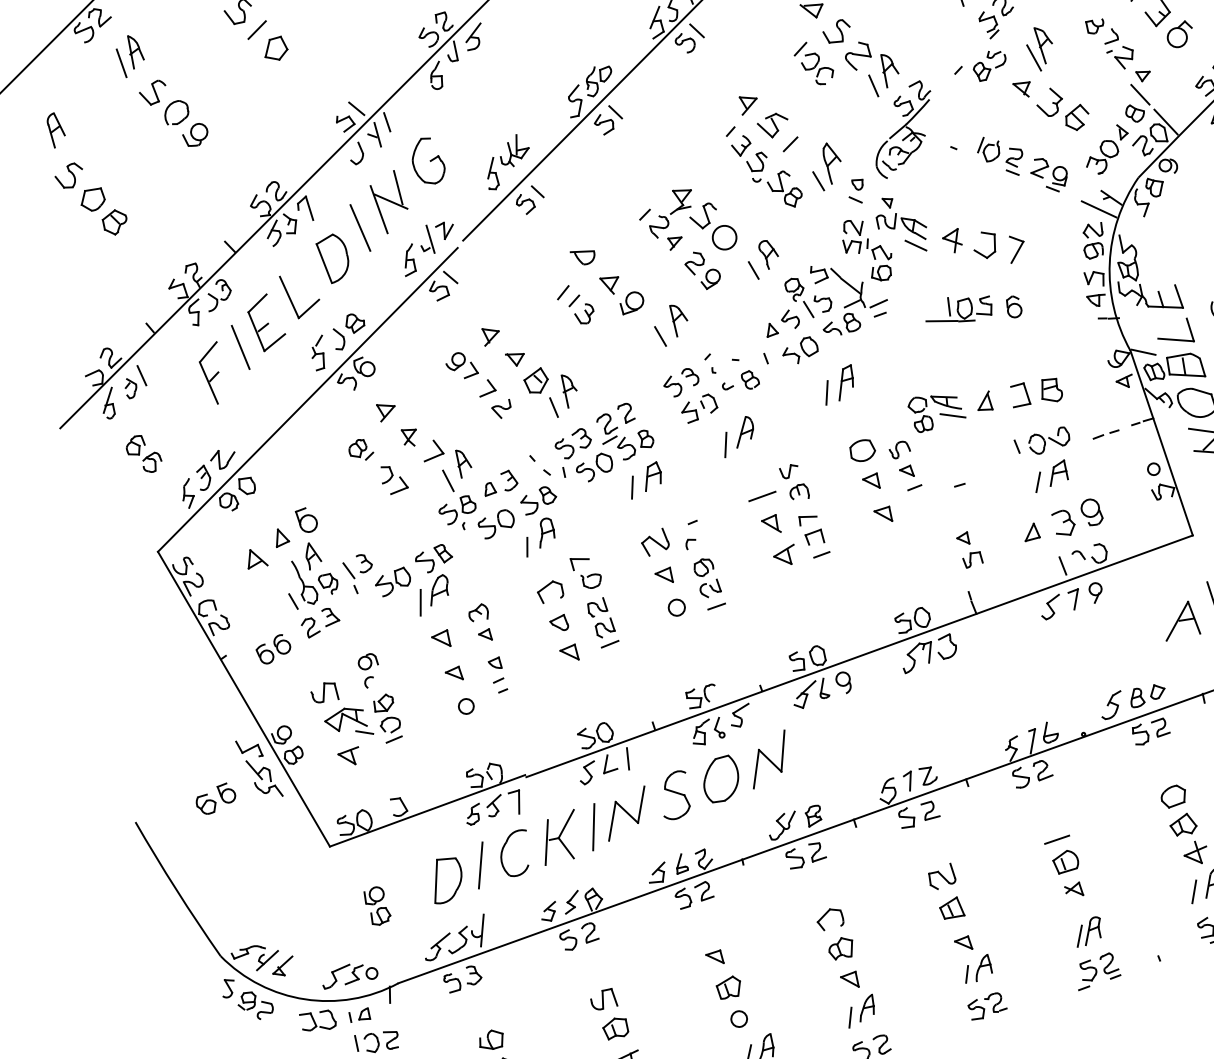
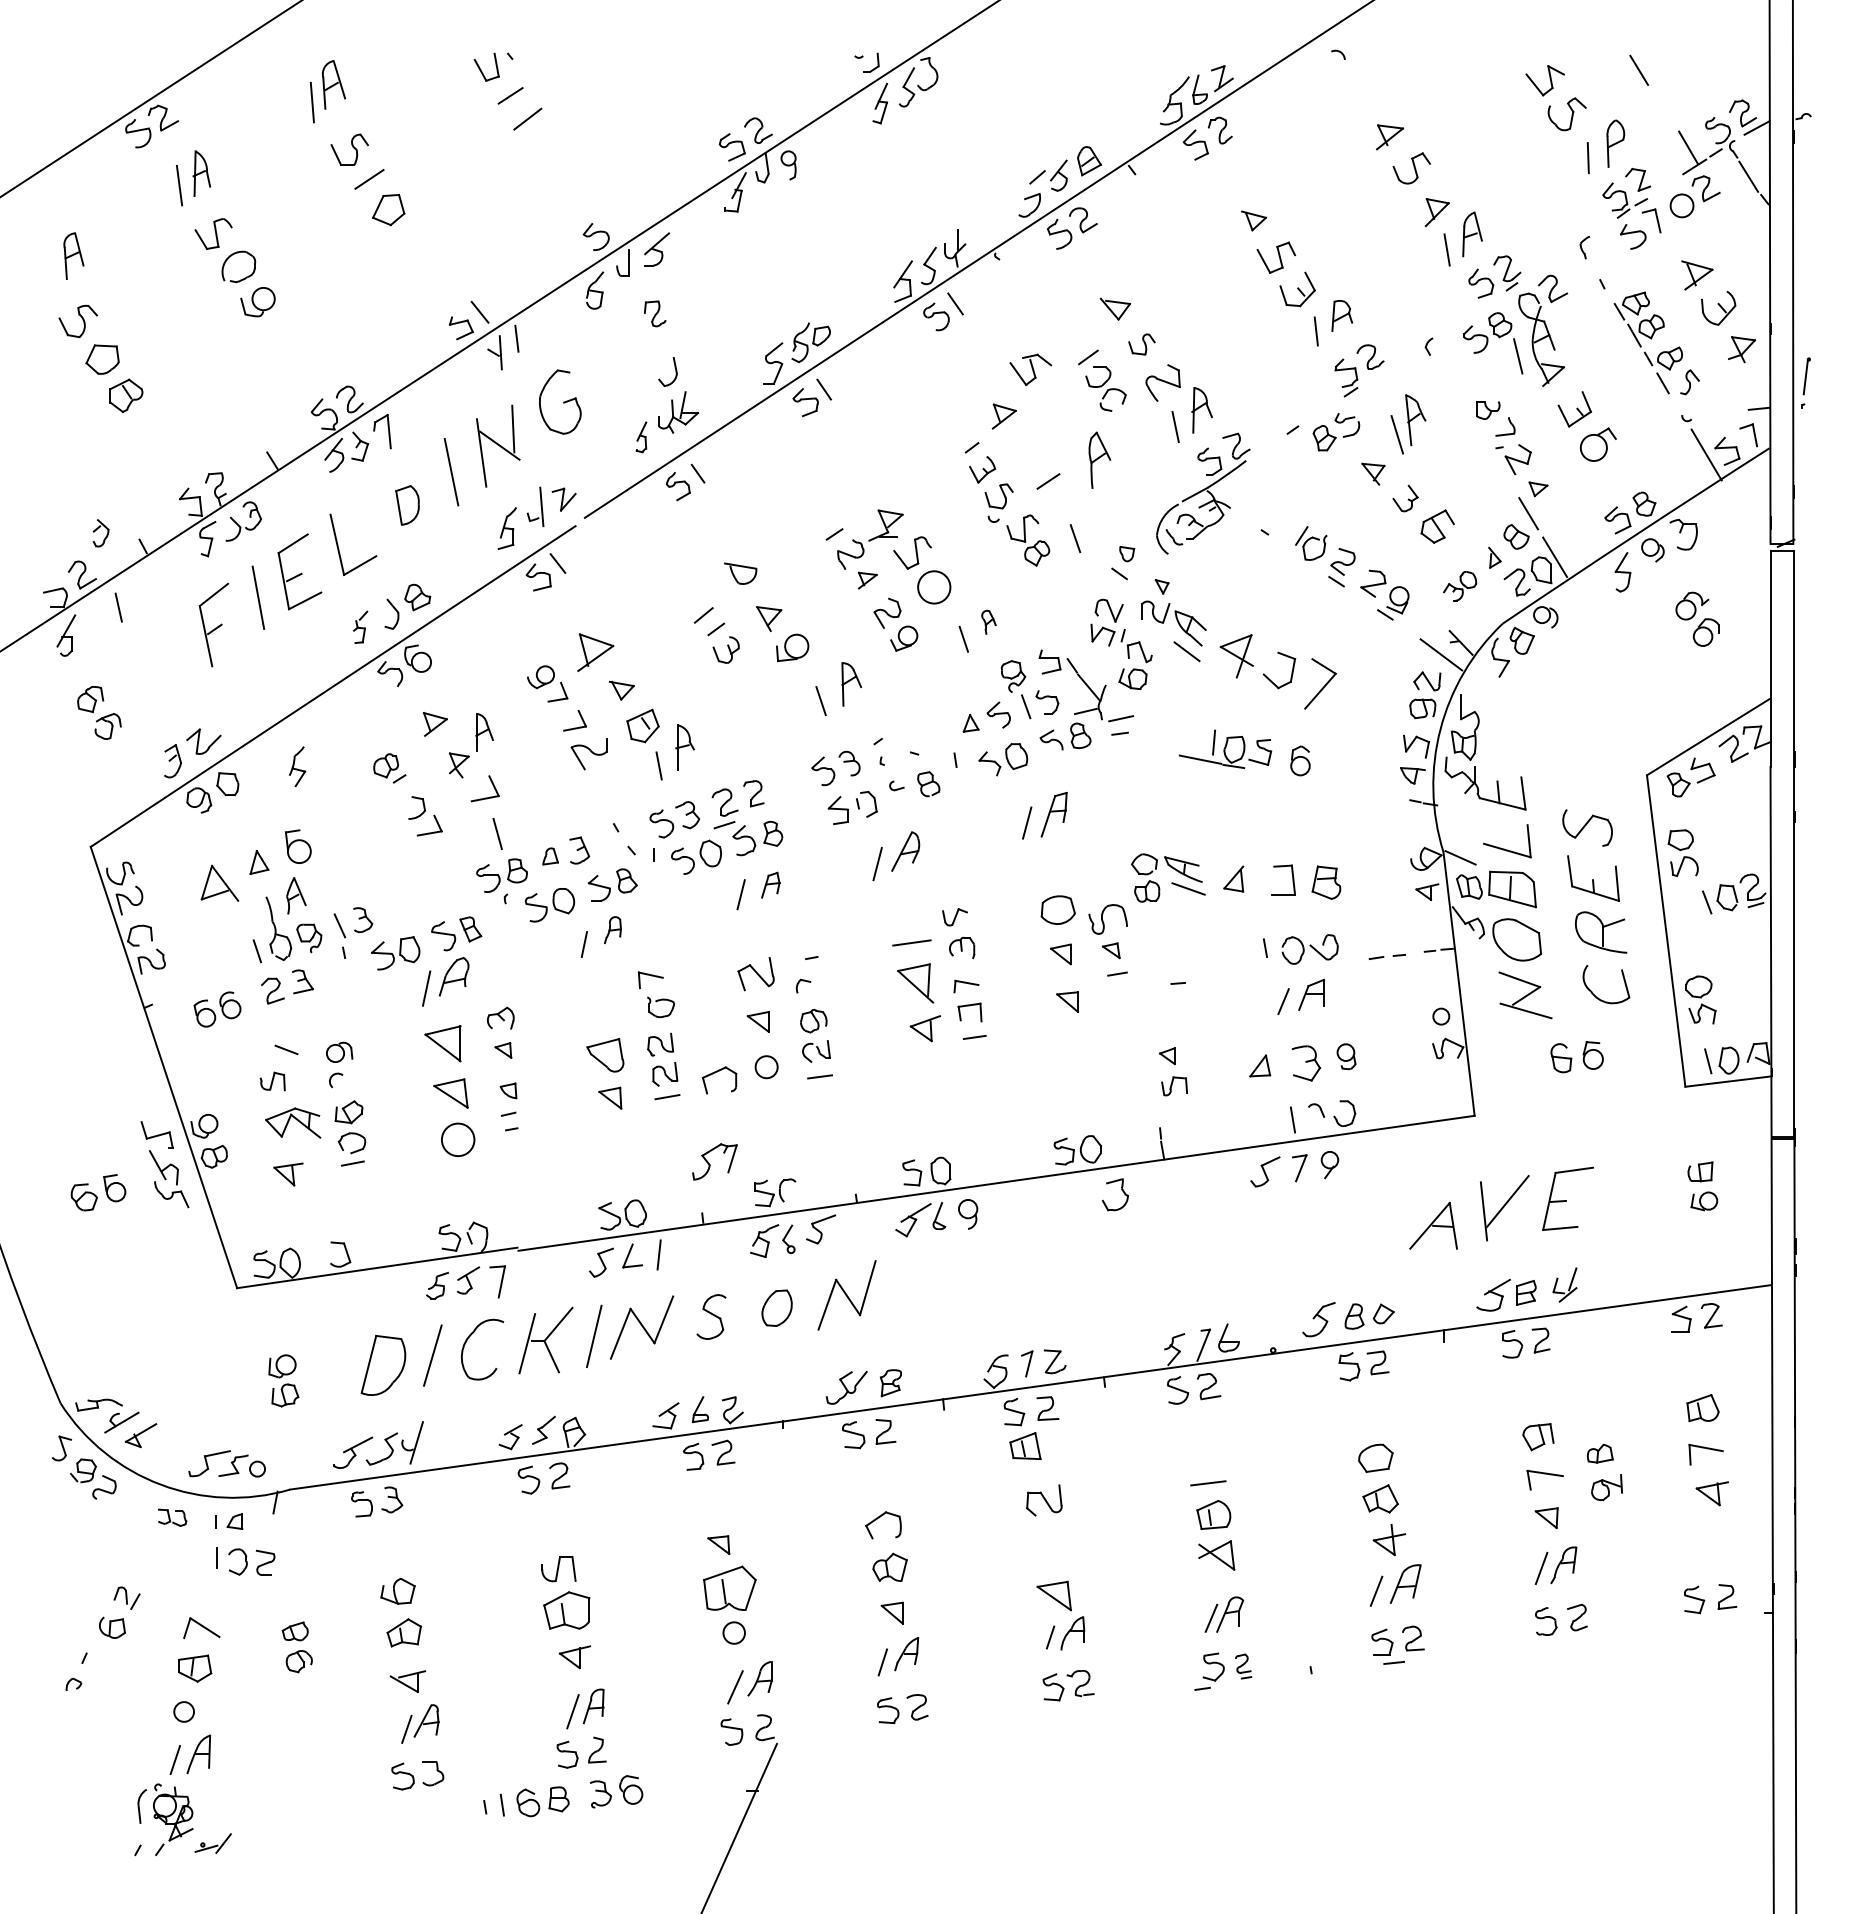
part: (444, 21) -> (655, 313), moved
part: (836, 31) -> (1141, 344), size x0.7
part: (1049, 102) -> (1405, 498), size x0.7
part: (773, 125) -> (1030, 369), moved
part: (361, 152) -> (675, 372), moved
part: (1101, 157) -> (1459, 586), size x0.7
part: (832, 162) -> (1099, 459), moved
part: (491, 174) -> (641, 437), size x0.7
part: (952, 241) -> (1236, 656), size x1.4
part: (1016, 248) -> (1320, 683), size x1.4
part: (768, 254) -> (988, 622), size x0.6
part: (333, 258) -> (407, 505), size x0.6
part: (491, 335) -> (595, 652), size x1.6
part: (318, 353) -> (360, 627), size x0.7
part: (130, 388) -> (100, 533), moved
part: (501, 409) -> (588, 753), size x1.4
part: (899, 450) -> (1107, 919), size x1.4
part: (463, 463) -> (484, 732), moved
part: (651, 475) -> (770, 884), size x0.7
part: (187, 493) -> (297, 766), moved
part: (1091, 512) -> (1346, 1056), size x0.7
part: (771, 525) -> (915, 983), size x1.6
part: (545, 532) -> (612, 929), size x0.7
part: (255, 557) -> (219, 882), size x1.4
part: (546, 587) -> (715, 1073), moved
part: (559, 623) -> (605, 1055), size x1.6
part: (441, 639) -> (443, 1043), size x1.6
part: (917, 657) -> (714, 1161), moved
part: (453, 674) -> (450, 1093), size x1.6
part: (324, 692) -> (272, 1081), size x0.7
circle: (466, 706) -> (458, 1139), size x1.6
line: (364, 732) -> (286, 1049), moved
part: (720, 778) -> (776, 1307), size x0.6
part: (674, 795) -> (711, 1316), size x0.7
part: (1073, 890) -> (1216, 1555), size x1.6
part: (951, 908) -> (1025, 1446), moved
part: (962, 943) -> (1053, 1595), size x1.6
part: (1110, 966) -> (1243, 1666), size x0.7
part: (728, 987) -> (729, 1587), size x1.6
part: (318, 1021) -> (172, 1517), size x0.6
part: (615, 1028) -> (566, 1610), size x1.4

